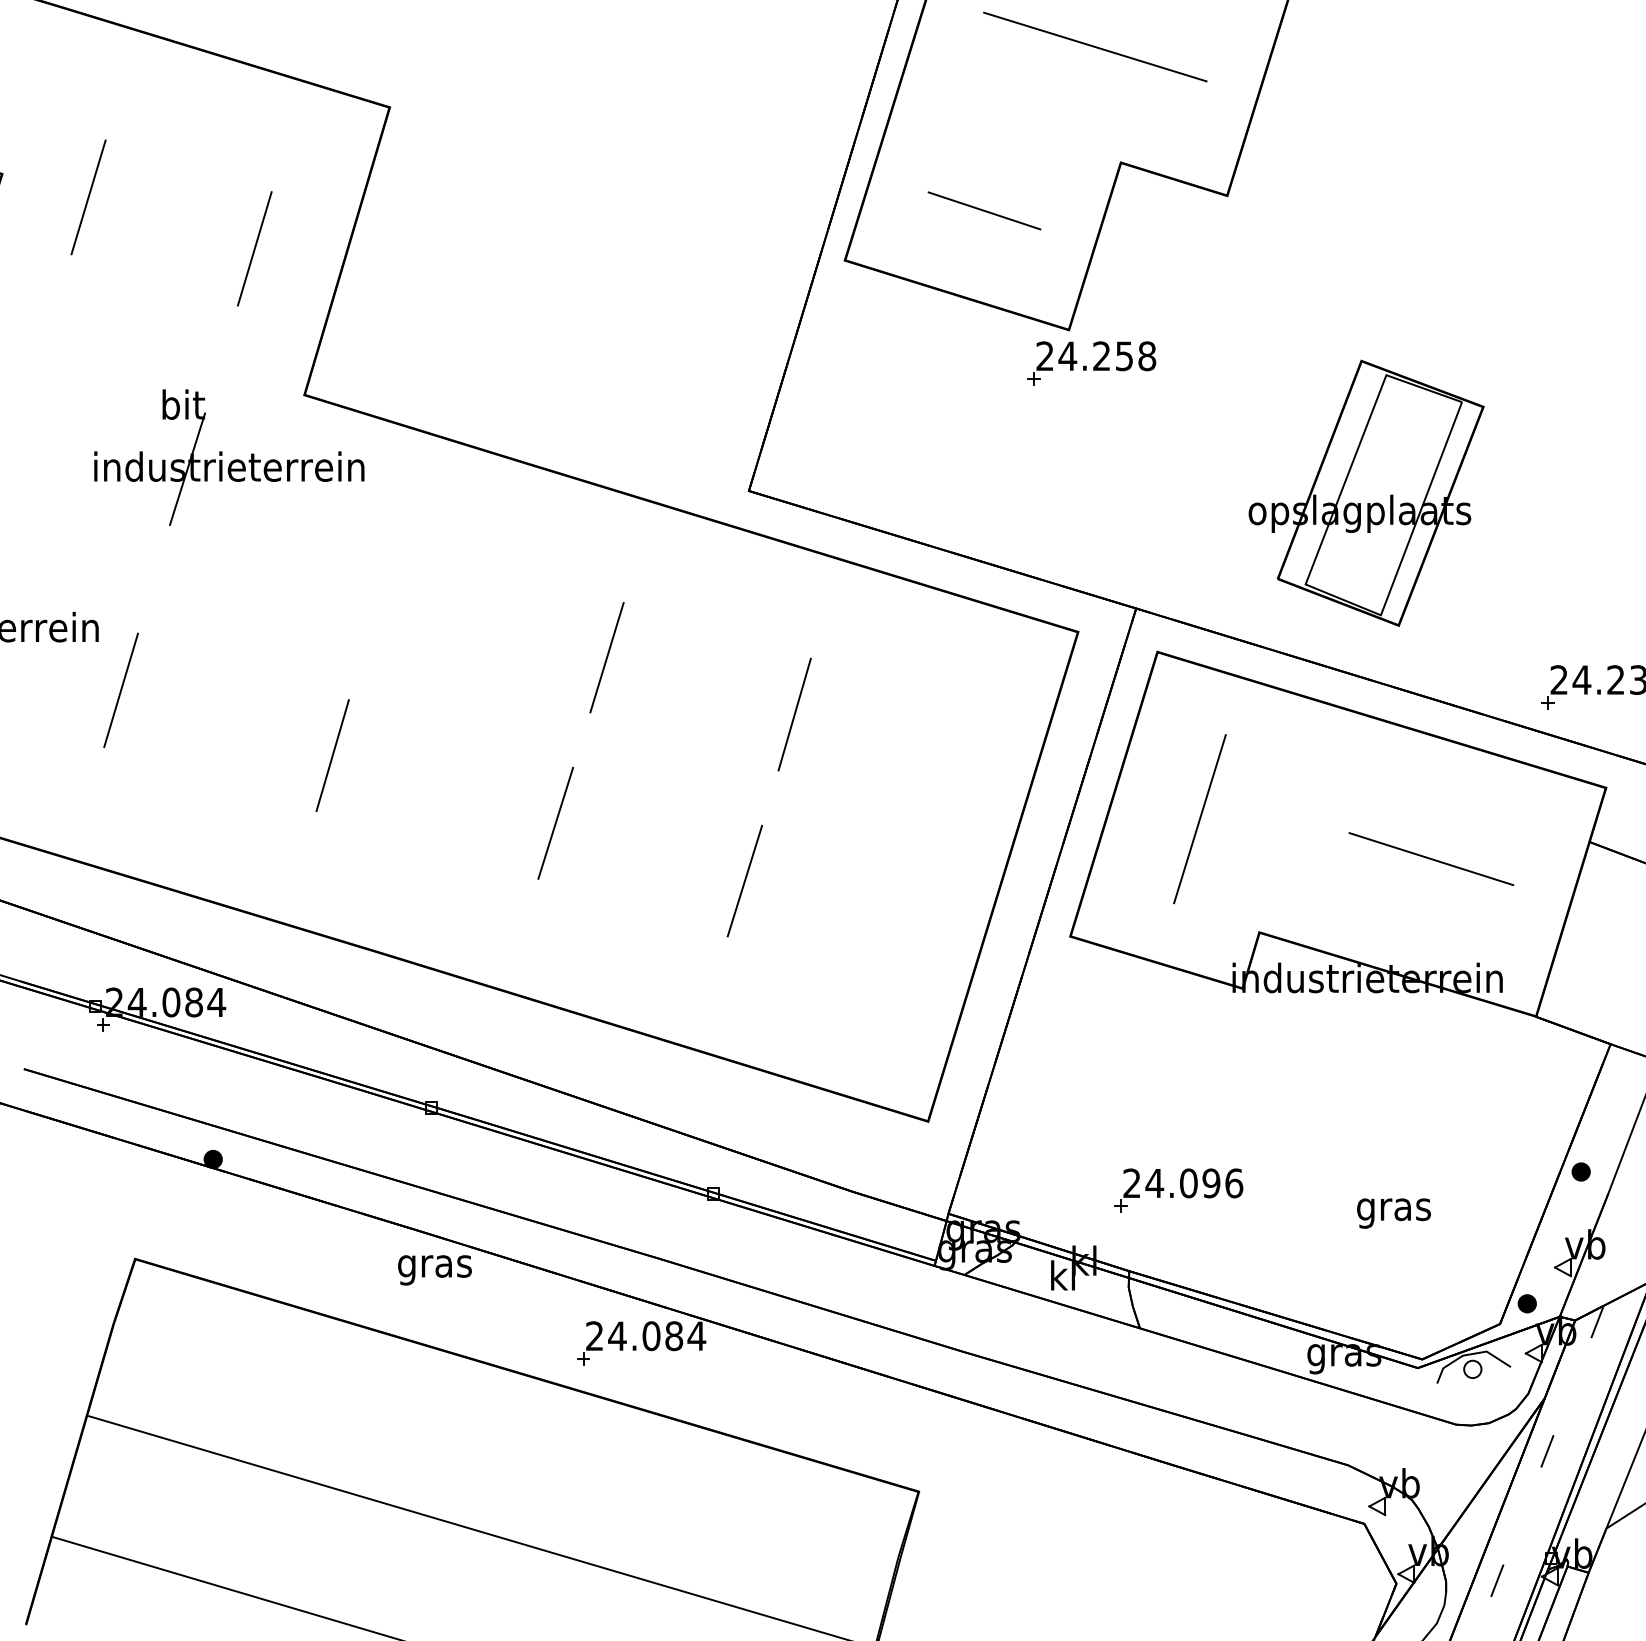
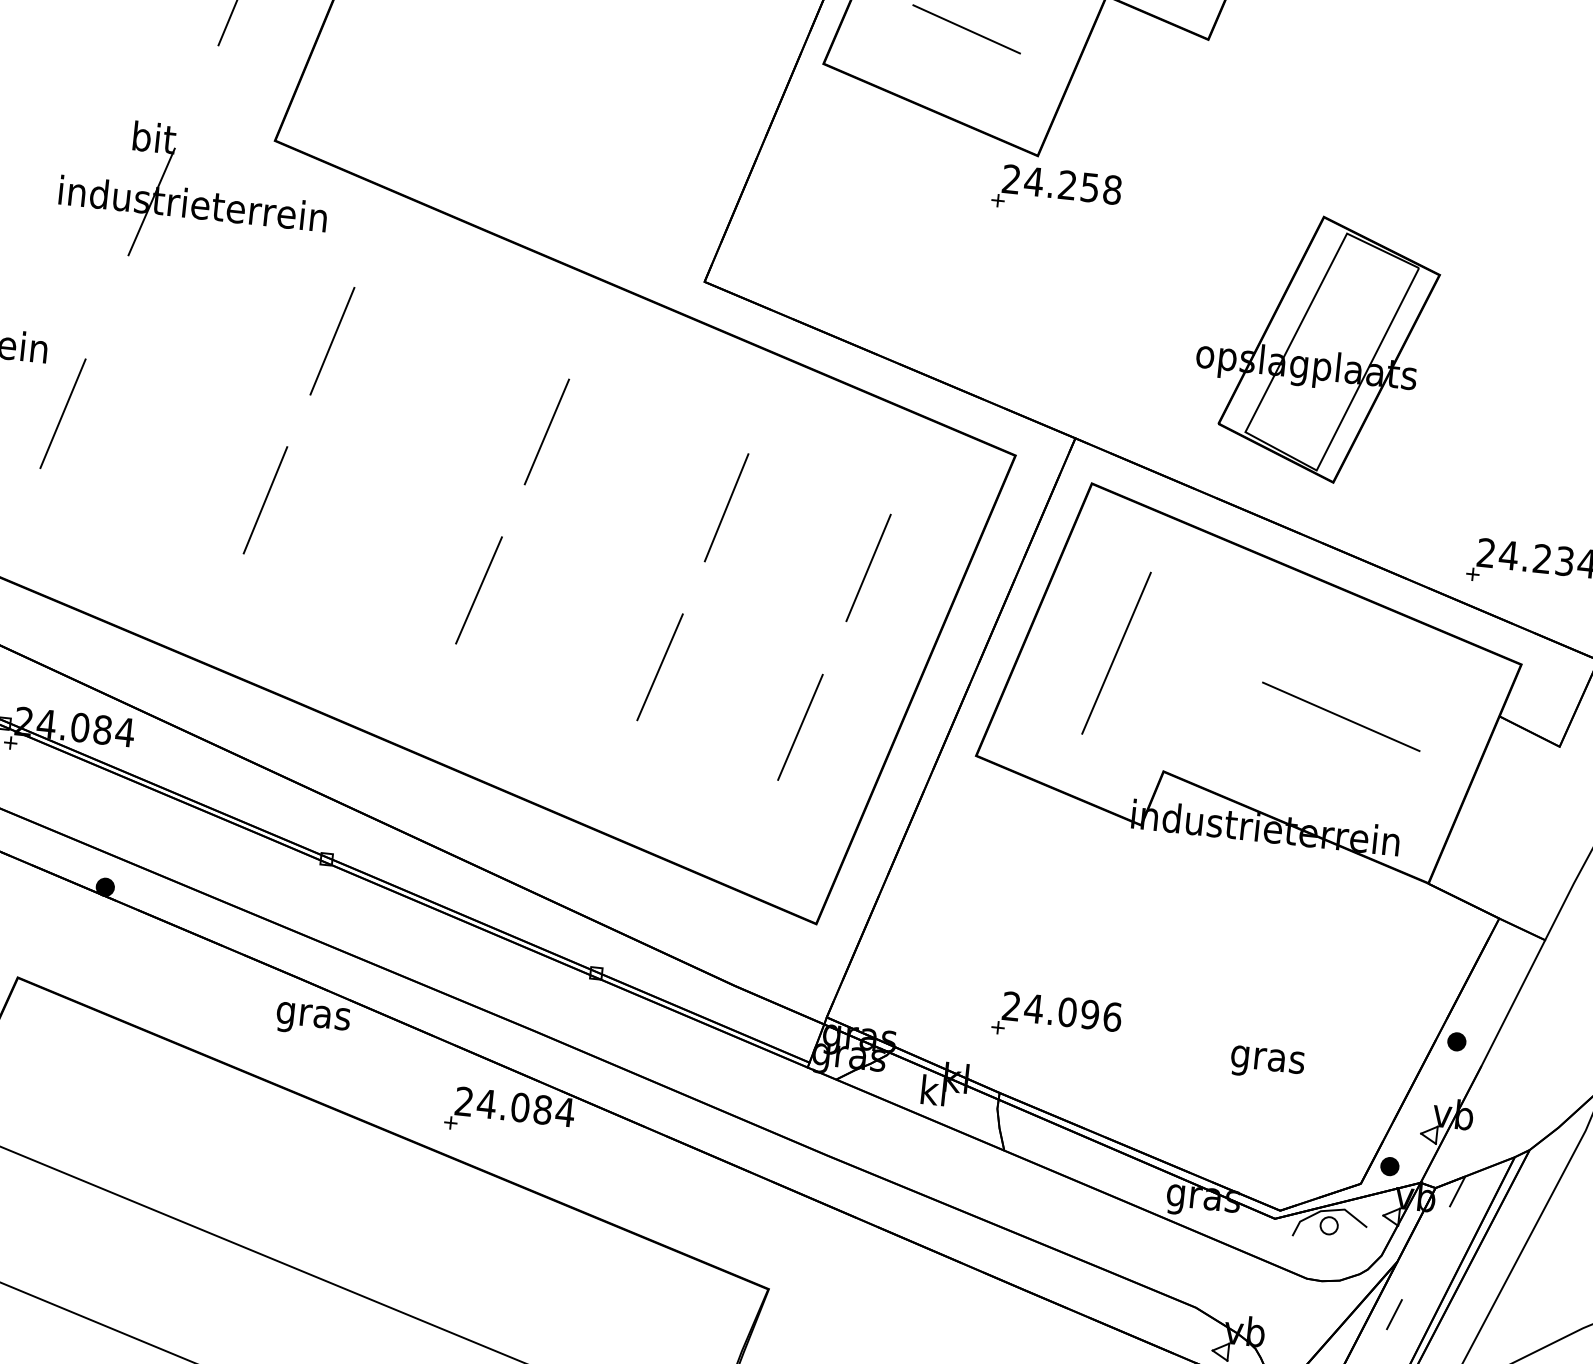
line: (382, 589) -> (331, 341), added
line: (942, 759) -> (868, 567), added
line: (891, 926) -> (800, 727), added

